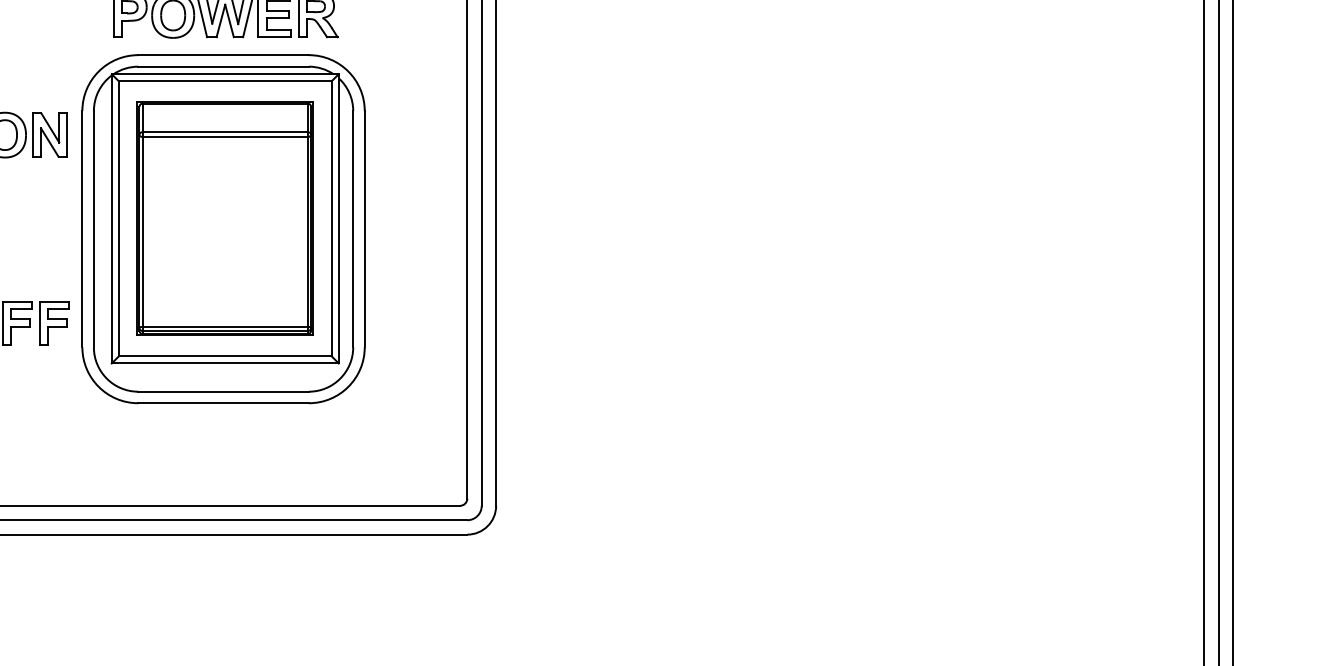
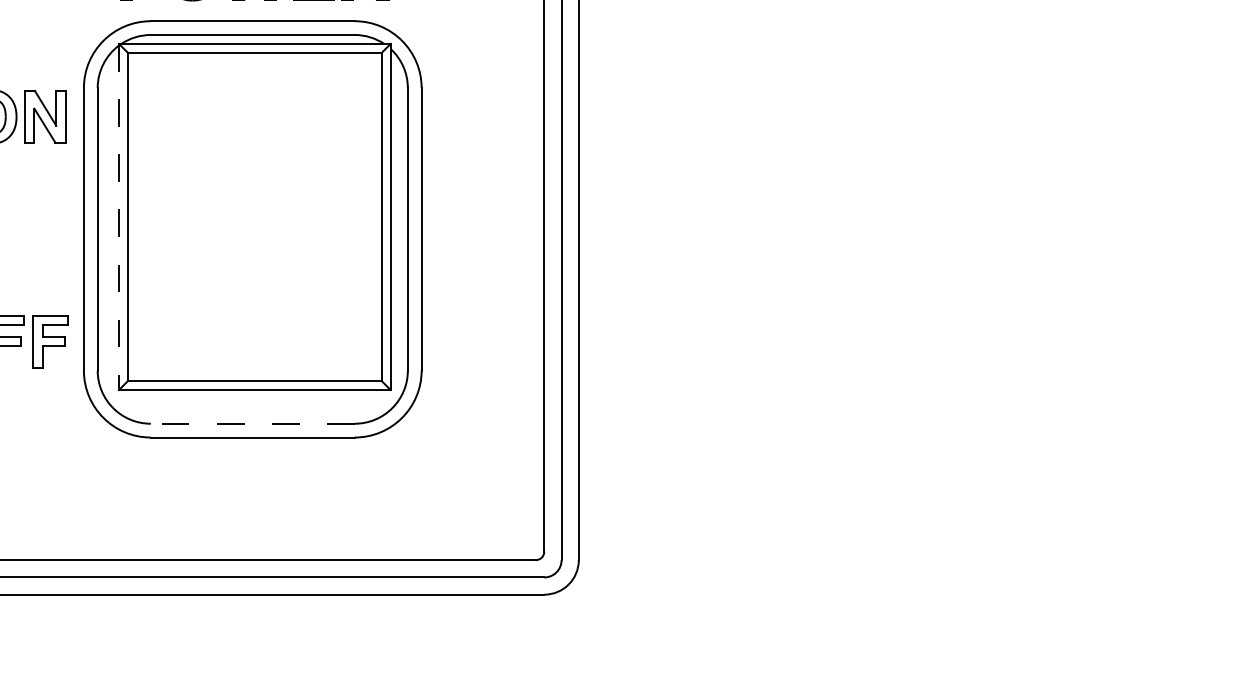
line: (111, 218) -> (118, 216), solid -> dashed
part: (224, 218) -> (253, 216), removed
line: (223, 391) -> (252, 423), solid -> dashed

